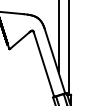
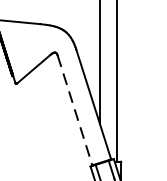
line: (43, 64) -> (74, 110), solid -> dashed

